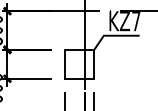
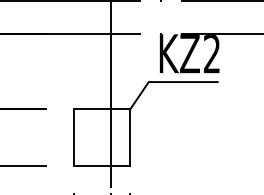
text: (136, 21) -> (212, 54), KZ7 -> KZ2

